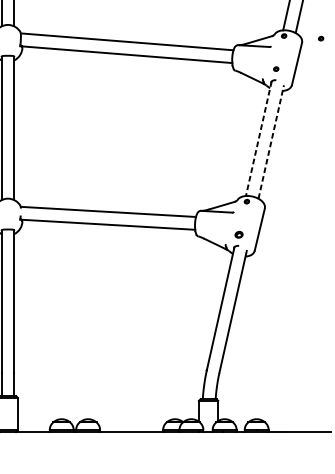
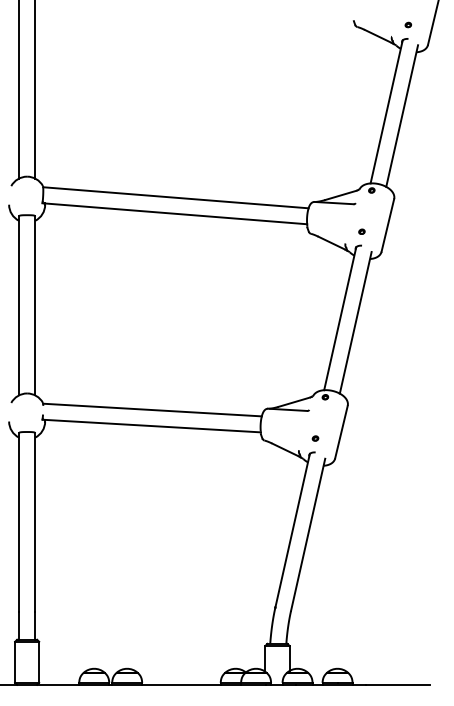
part: (320, 38) -> (417, 193), removed
line: (259, 139) -> (340, 319), dashed -> solid
line: (271, 141) -> (355, 322), dashed -> solid
part: (239, 234) -> (315, 438), size x0.62

